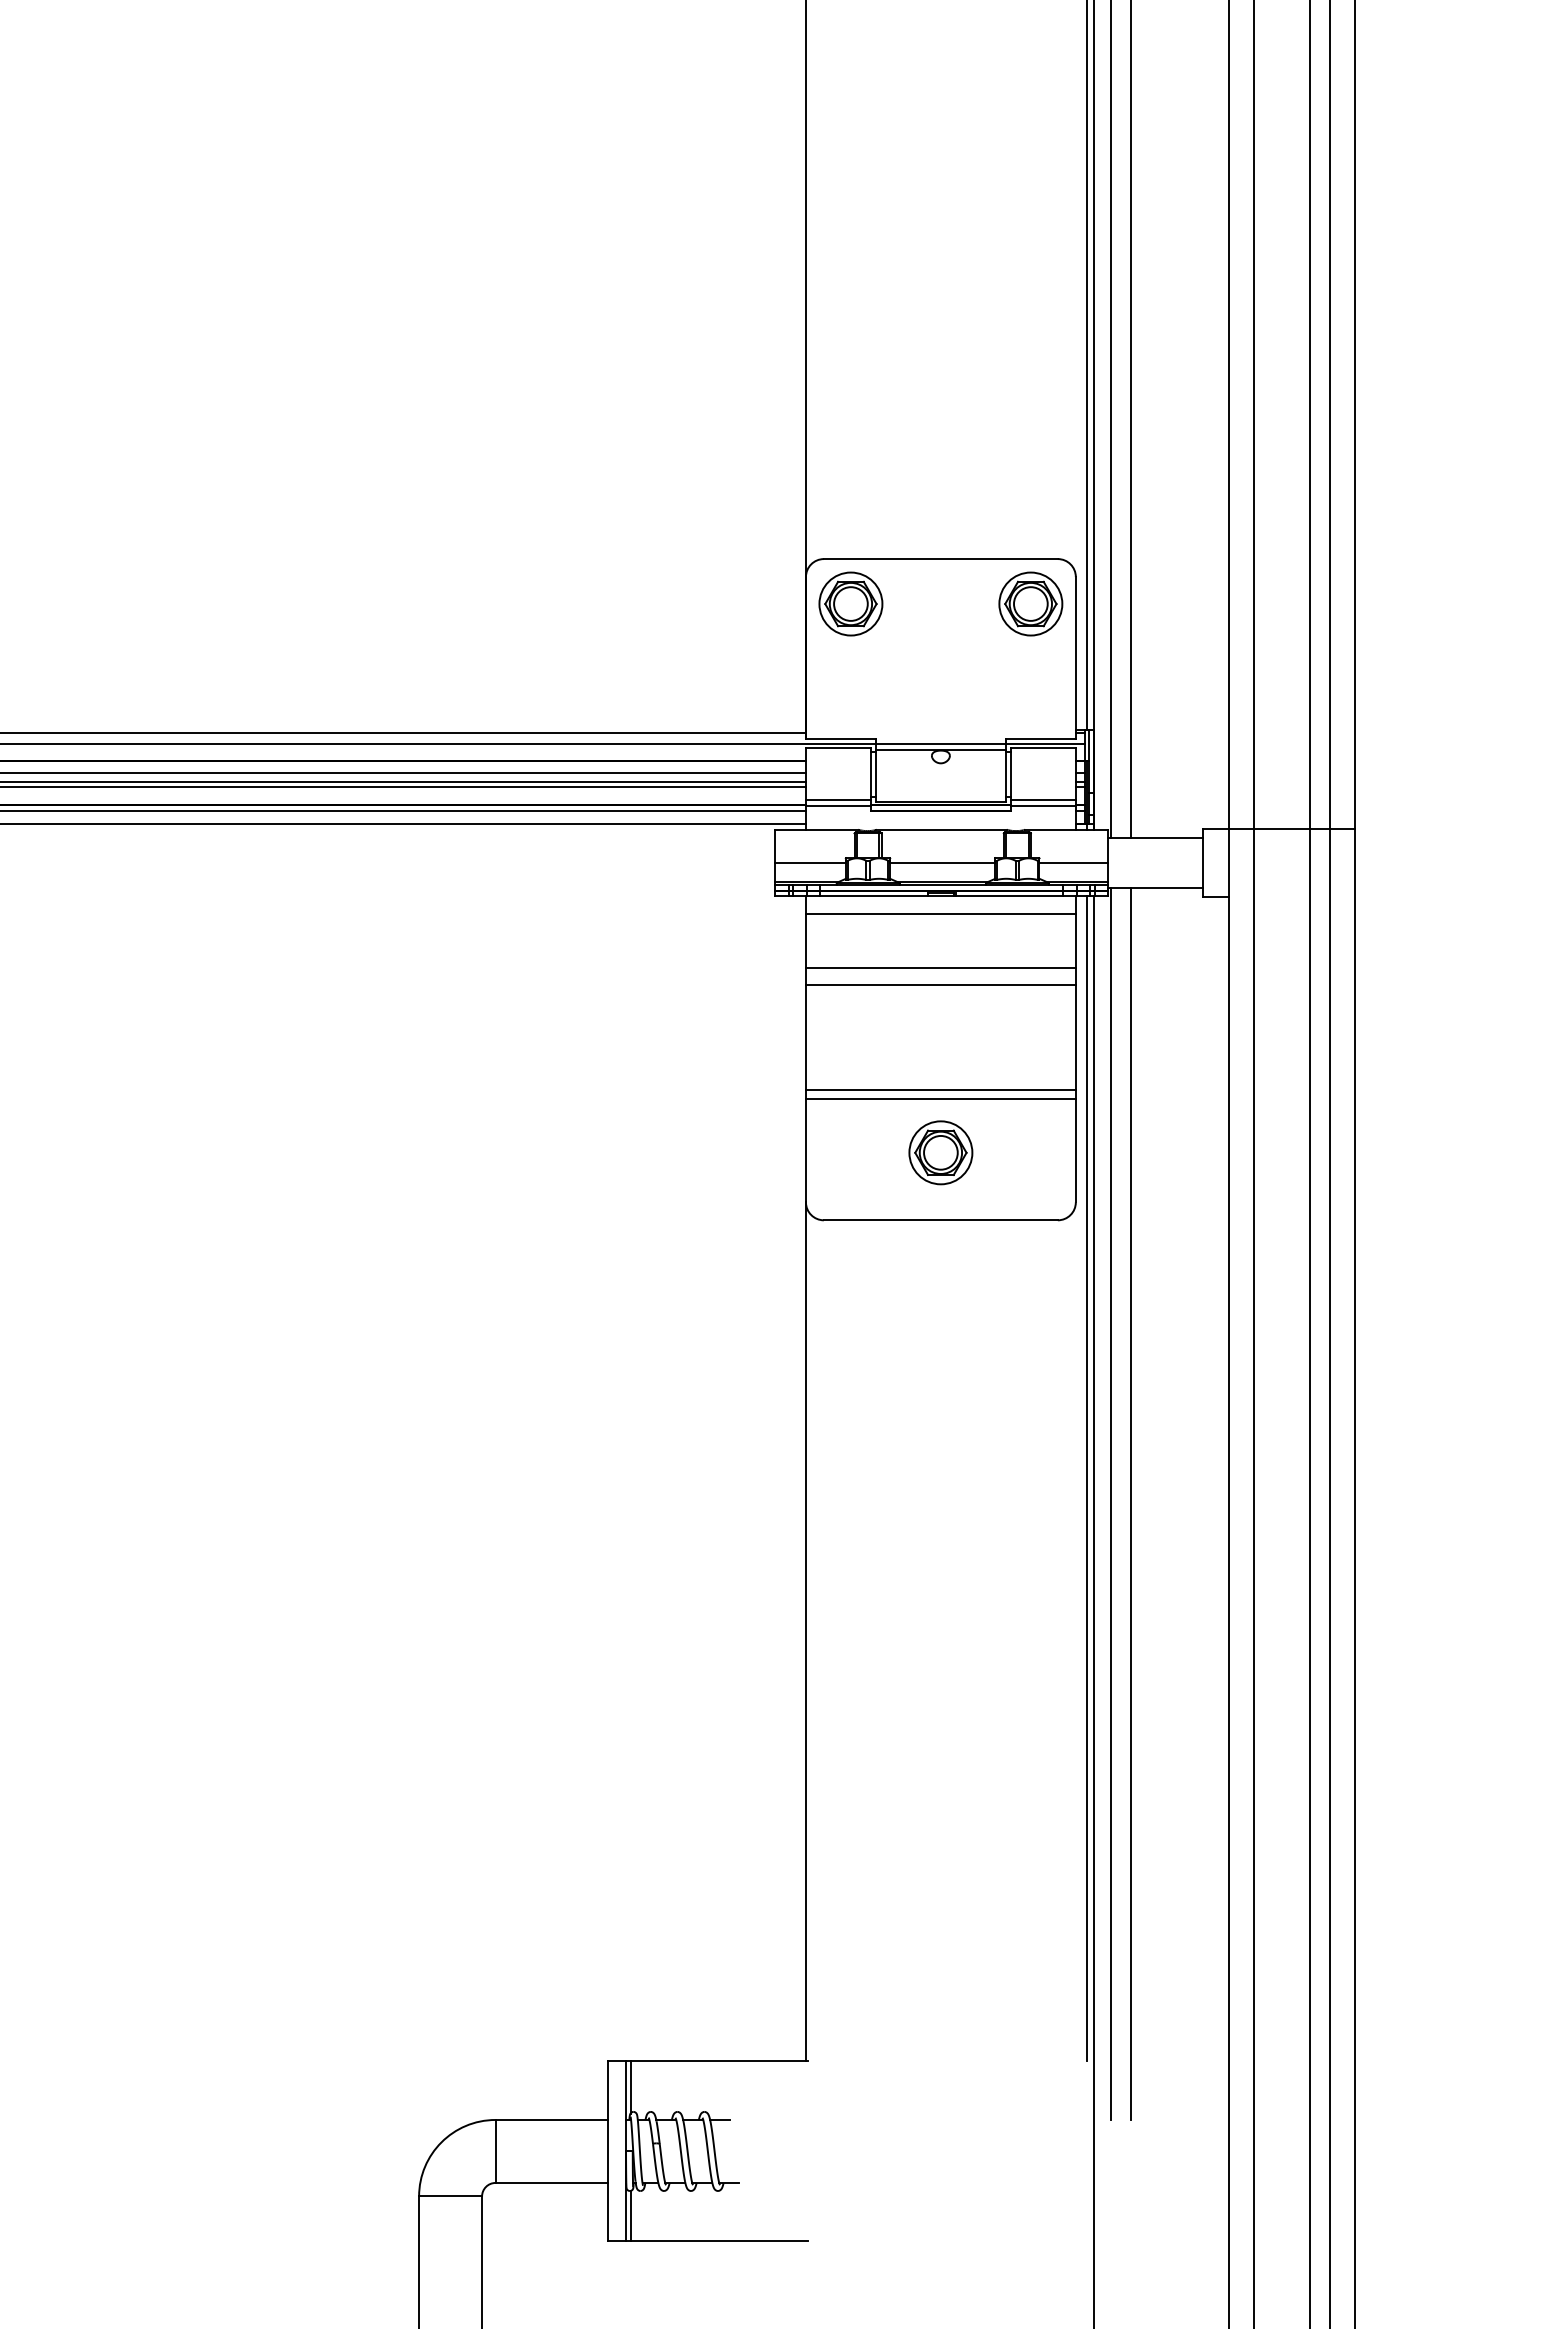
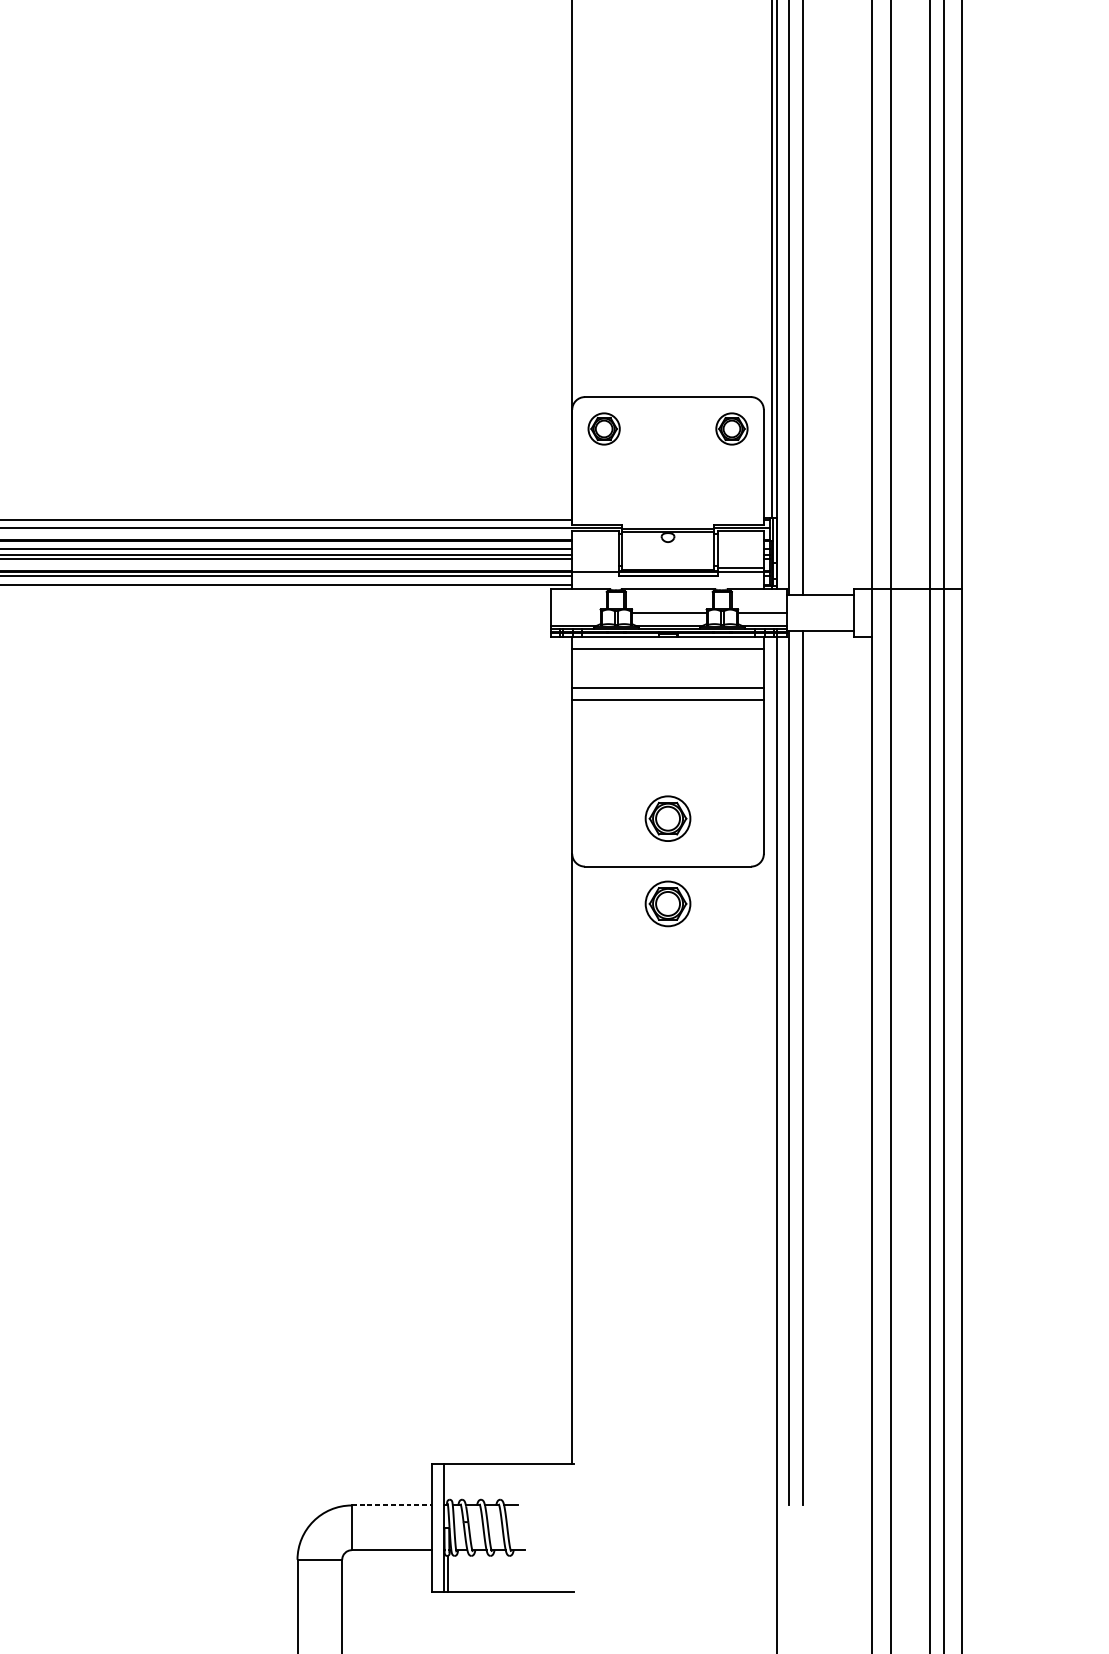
part: (850, 603) -> (603, 428), size x0.7
part: (1030, 603) -> (731, 428), size x0.7
line: (838, 800) -> (595, 568), removed
line: (810, 863) -> (575, 613), removed
line: (940, 1090) -> (667, 774), removed
line: (940, 1098) -> (667, 780), removed
part: (940, 1272) -> (667, 903), added
line: (1087, 1478) -> (772, 1049), removed
line: (630, 2087) -> (447, 1482), removed
line: (552, 2119) -> (392, 1505), solid -> dashed

